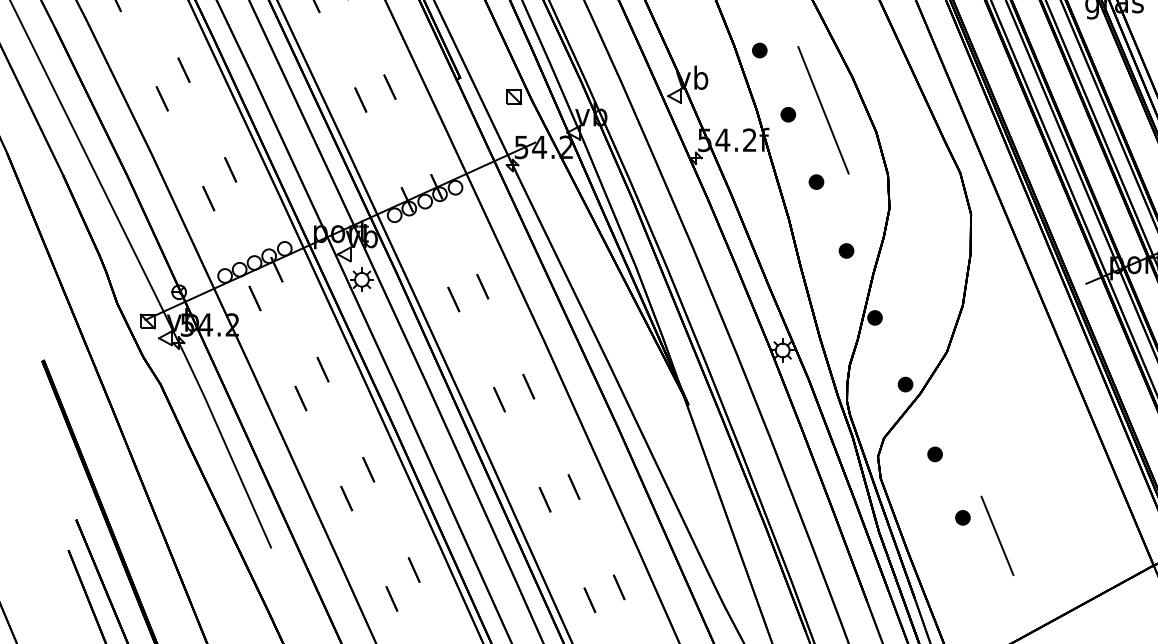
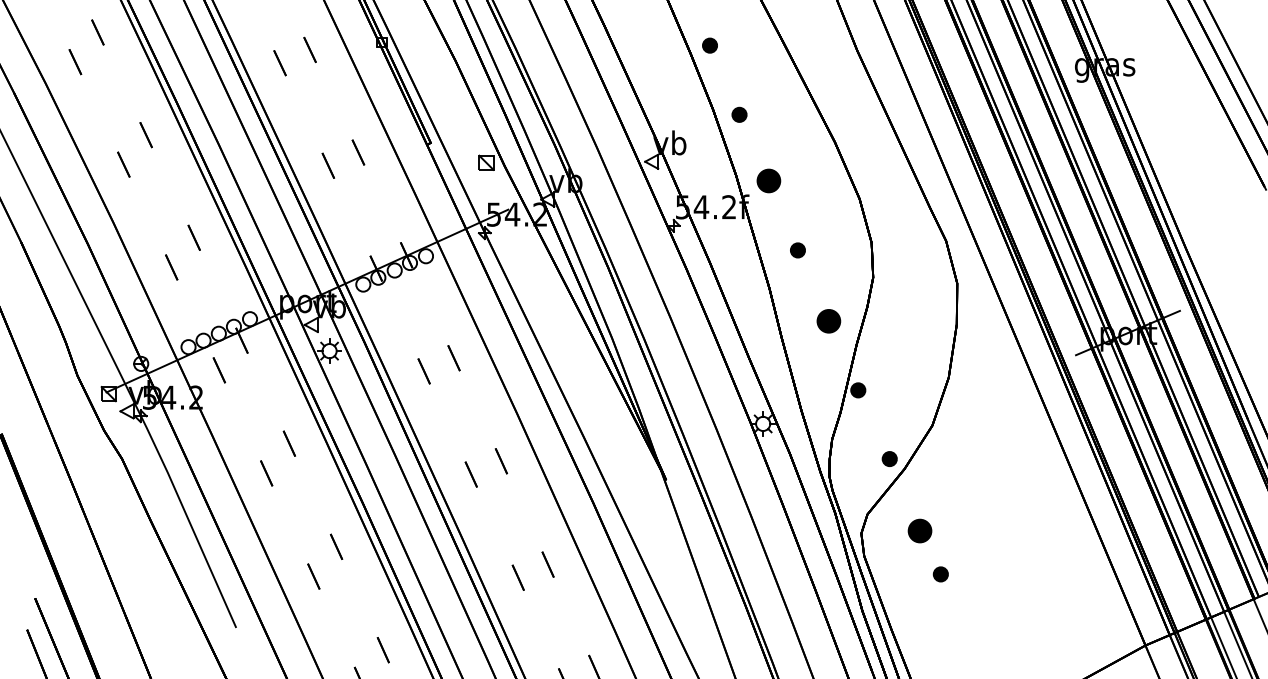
line: (823, 110) -> (805, 176), removed
part: (787, 114) -> (768, 180), size x1.6
part: (846, 251) -> (828, 321), size x1.6
part: (935, 453) -> (920, 530), size x1.6
part: (962, 517) -> (940, 574), moved
line: (997, 535) -> (984, 614), removed

